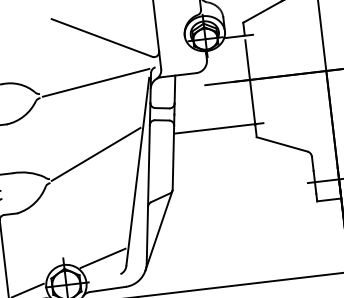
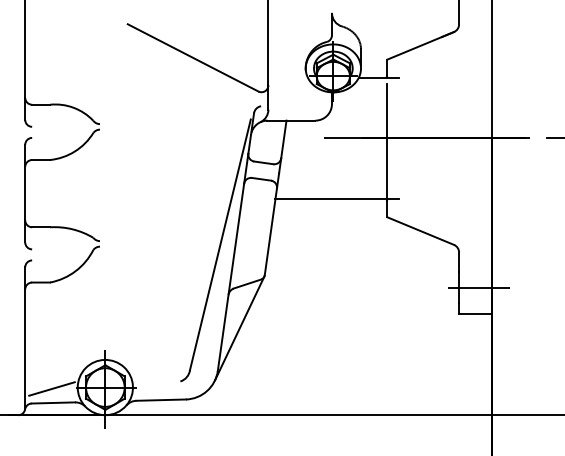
line: (95, 82) -> (177, 117), removed
line: (96, 154) -> (166, 214), removed
line: (103, 257) -> (159, 356), removed

